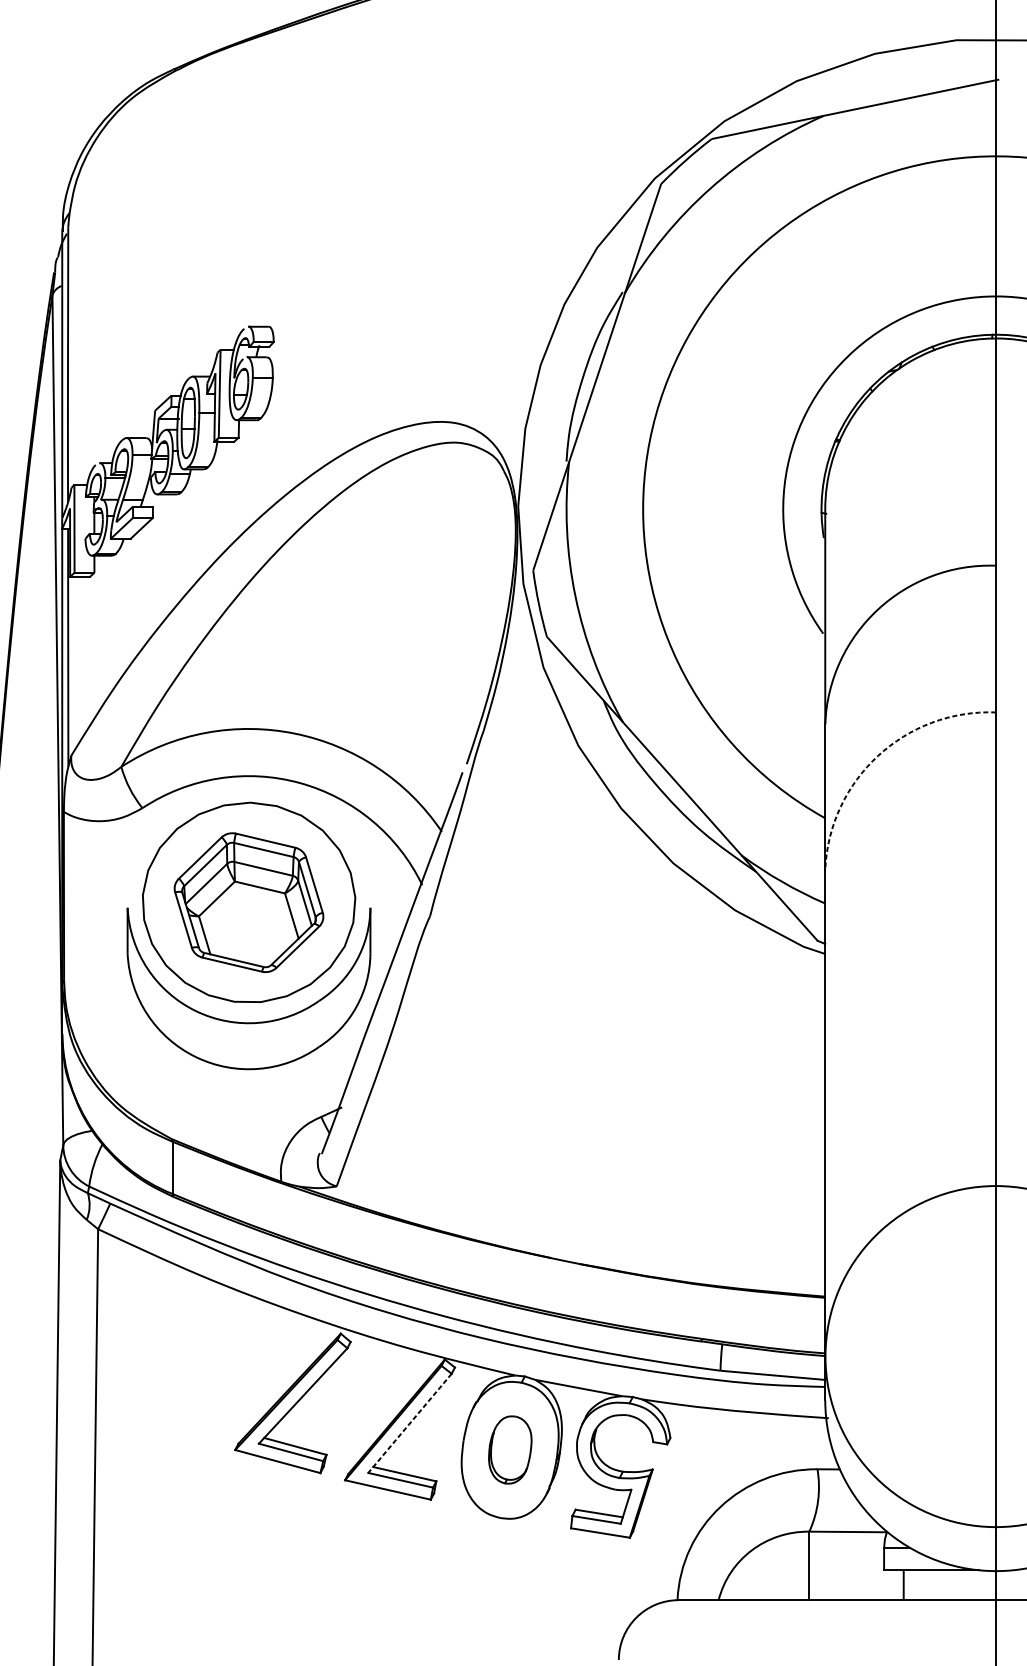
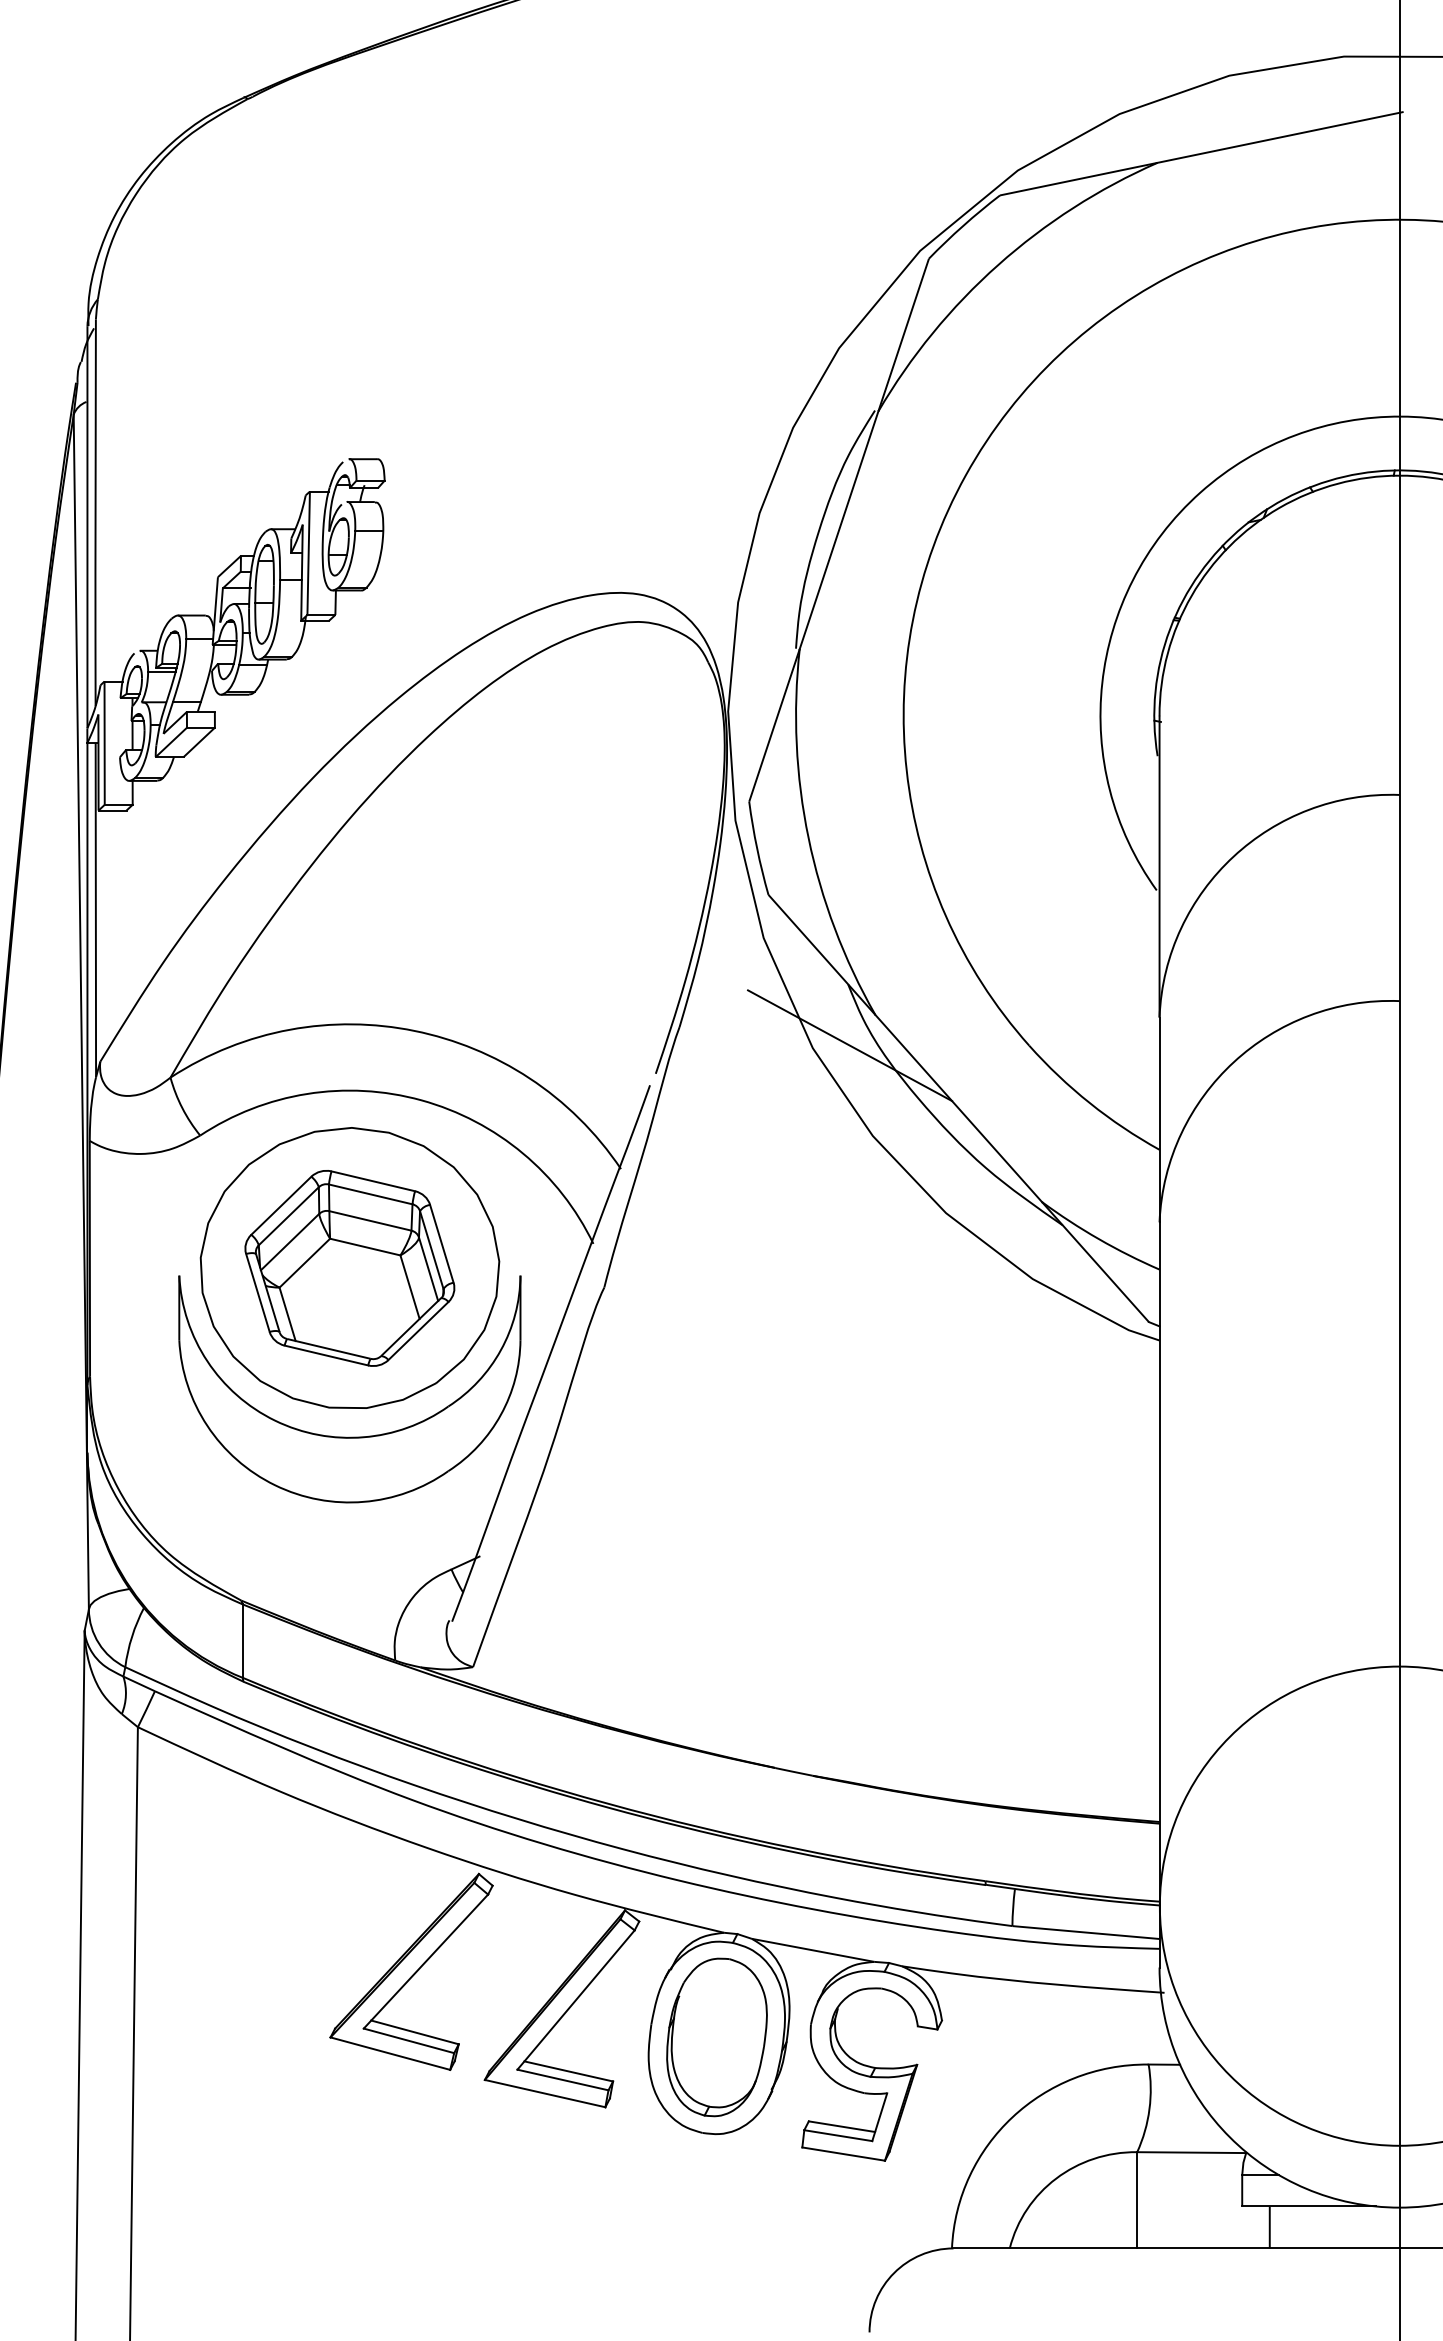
line: (605, 744) -> (850, 1045), added
arc: (877, 756) -> (1233, 1062), dashed -> solid
line: (409, 1423) -> (575, 2000), dashed -> solid
part: (509, 1450) -> (716, 2037), size x1.67

